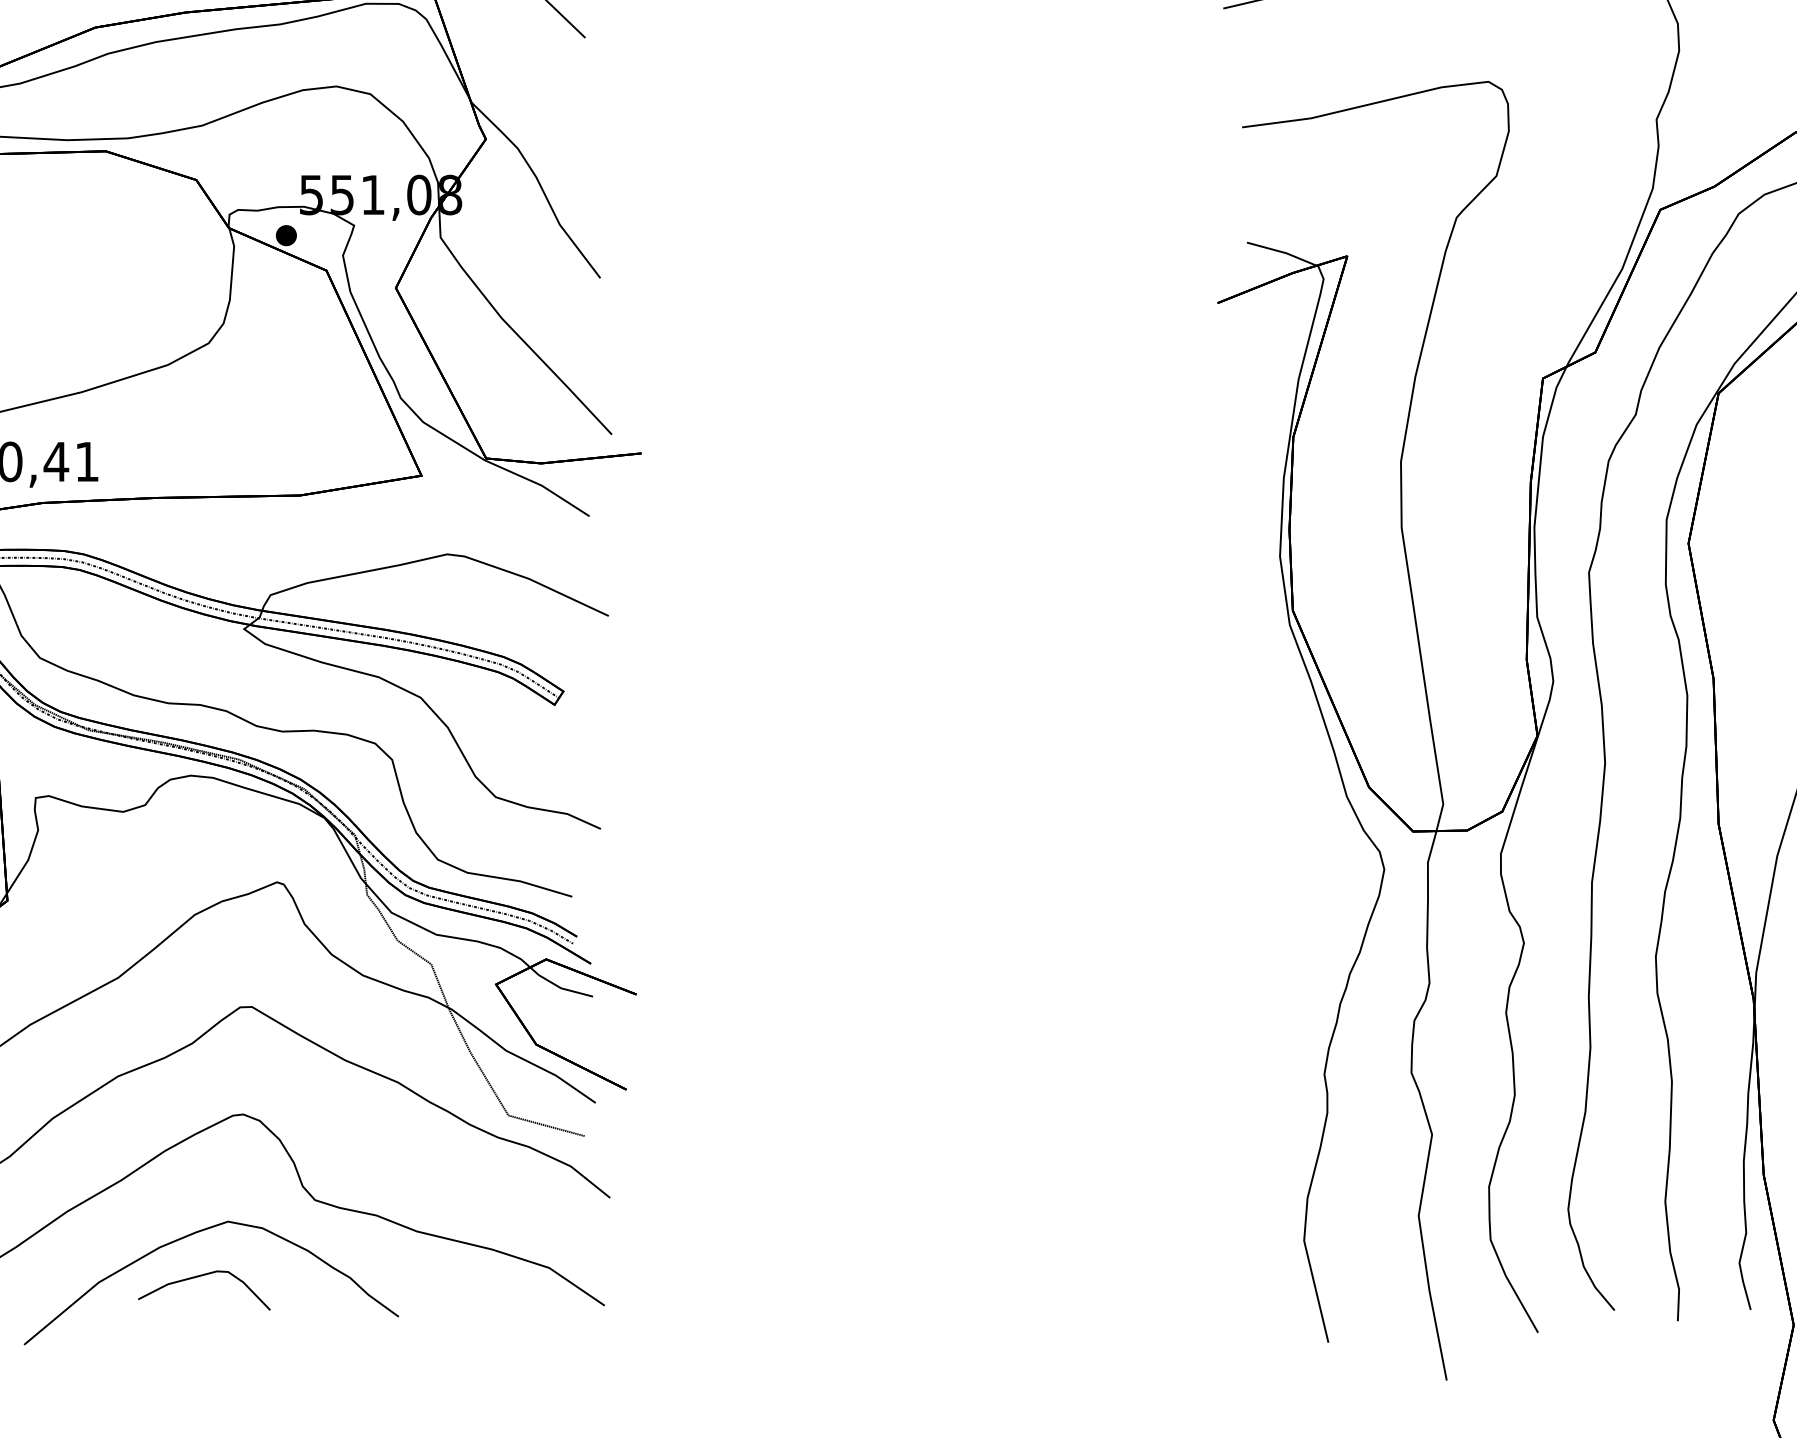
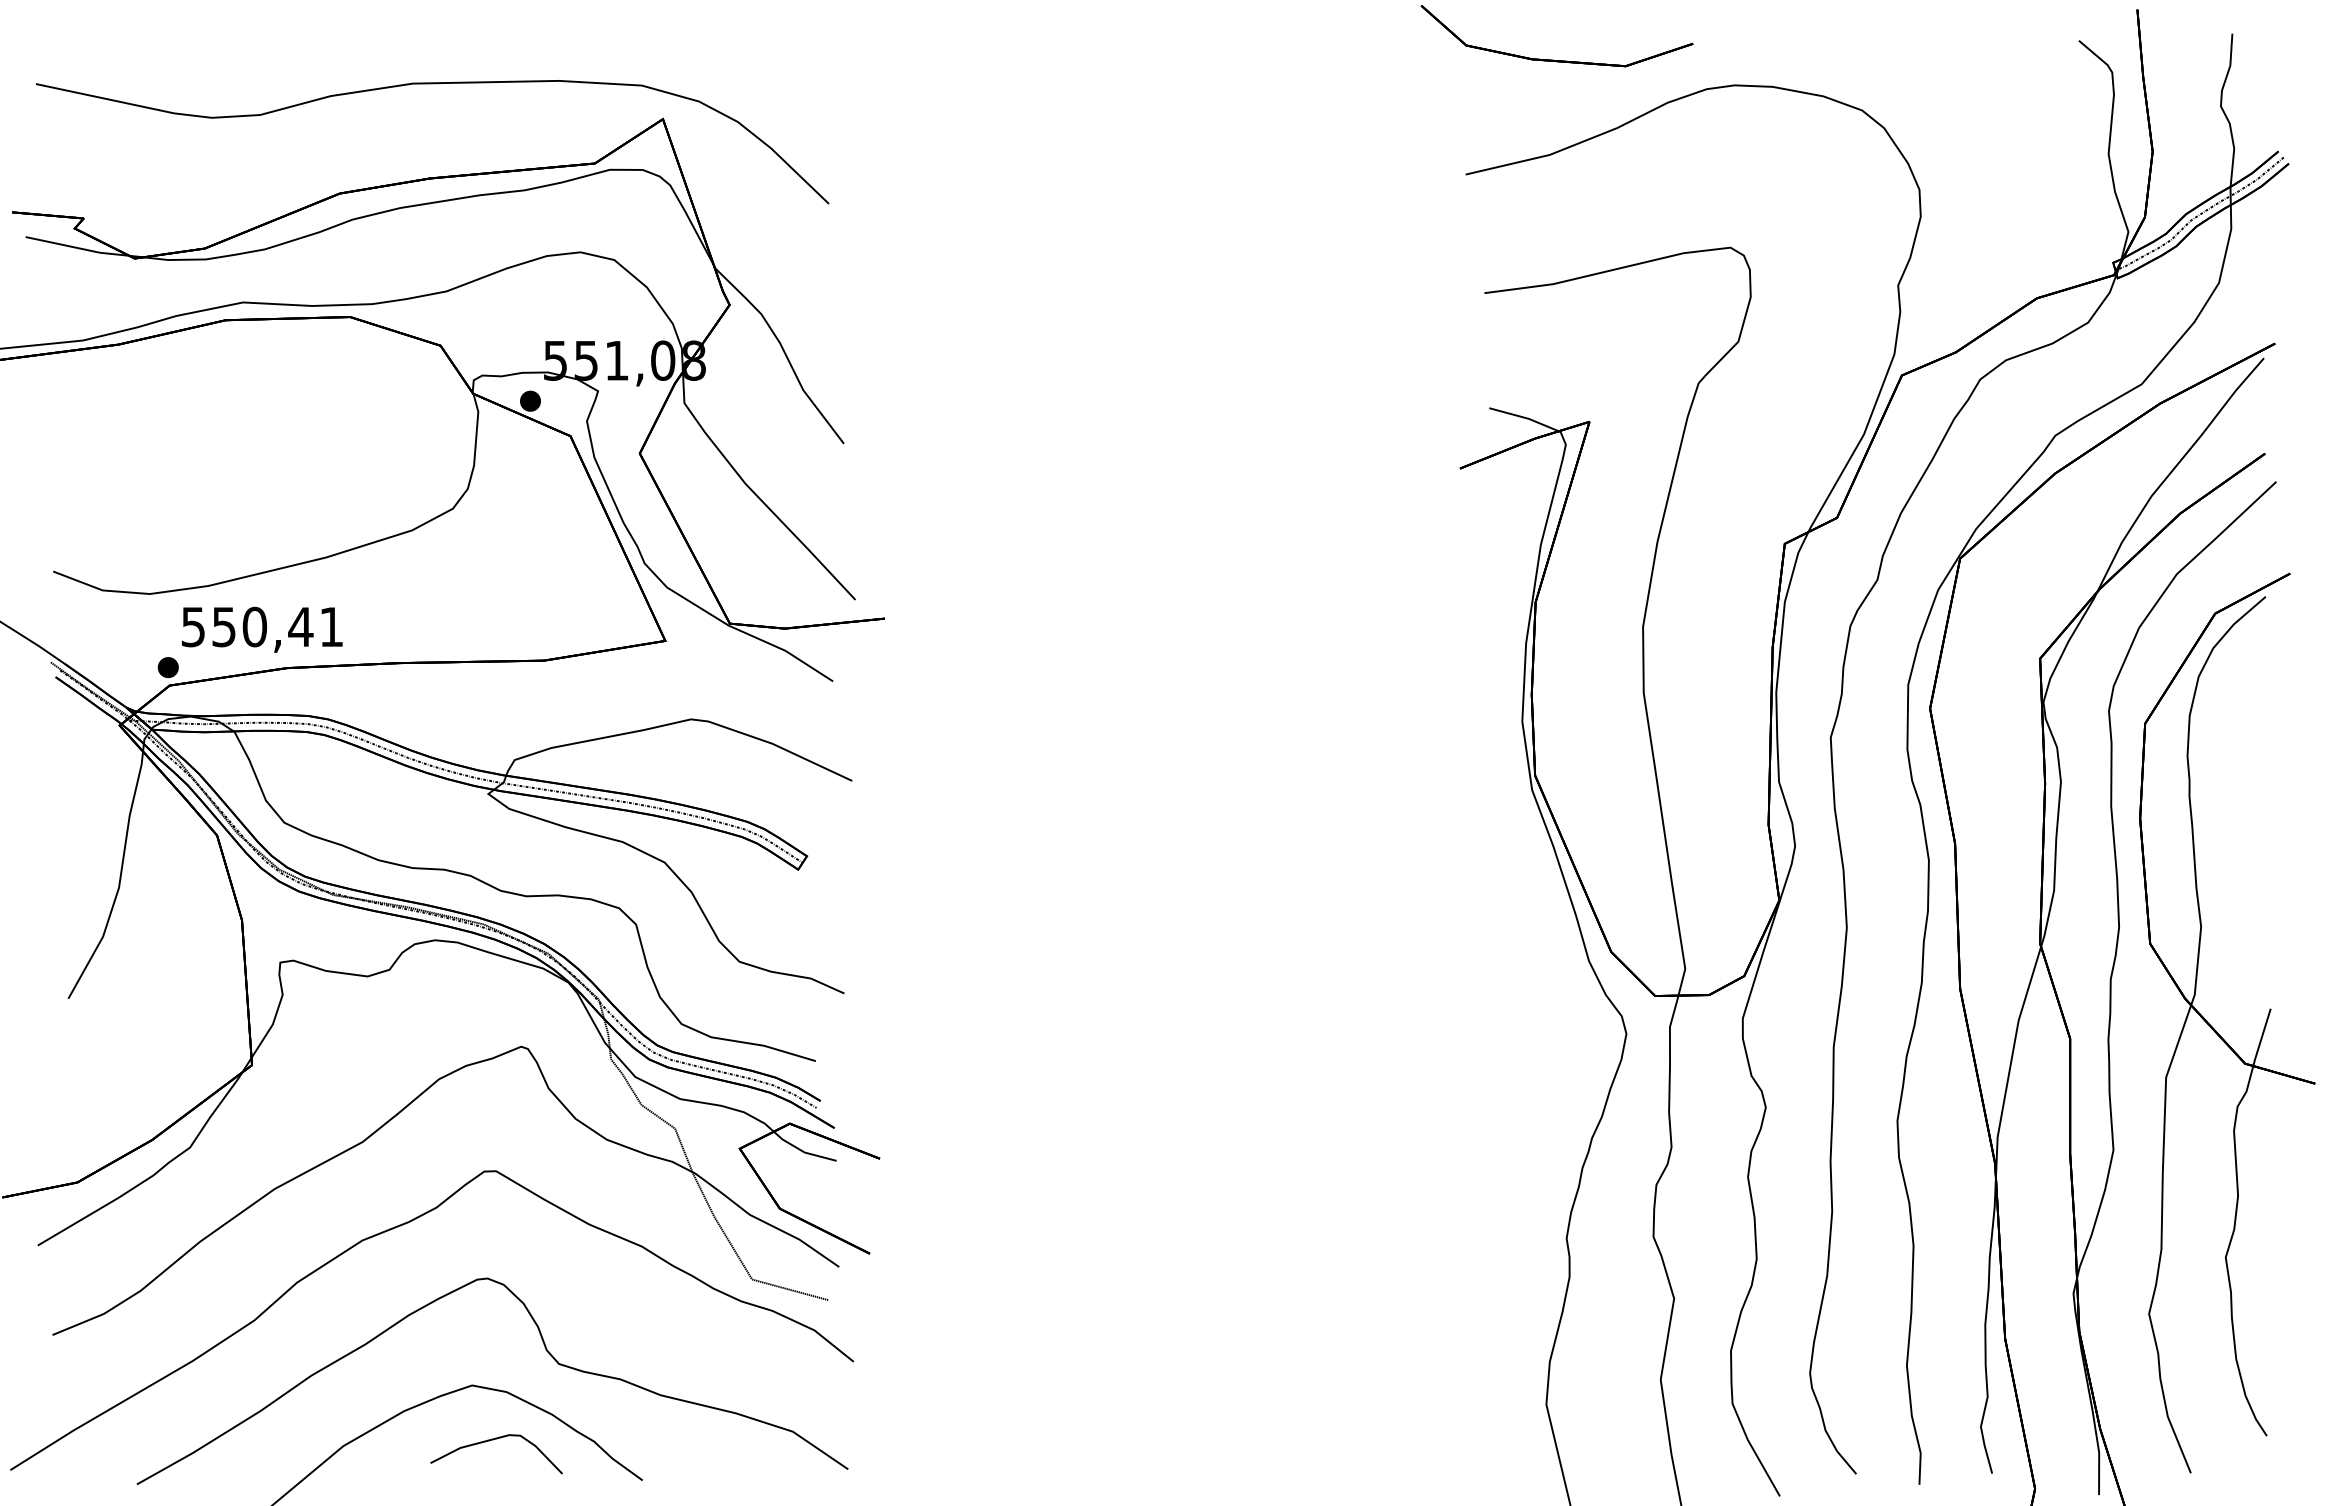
part: (201, 1276) -> (493, 1440), moved

